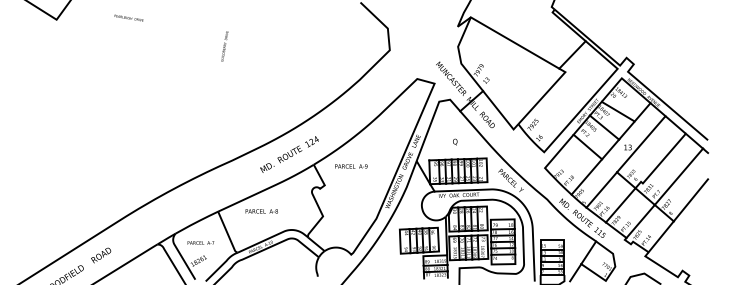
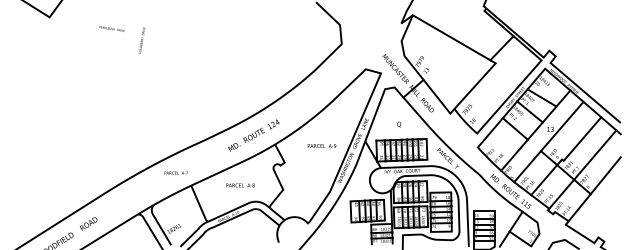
text: (128, 17) -> (111, 28), moved
text: (224, 46) -> (141, 40), moved
text: (350, 165) -> (321, 145), moved
text: (261, 211) -> (240, 185), moved
text: (200, 242) -> (175, 172), moved

